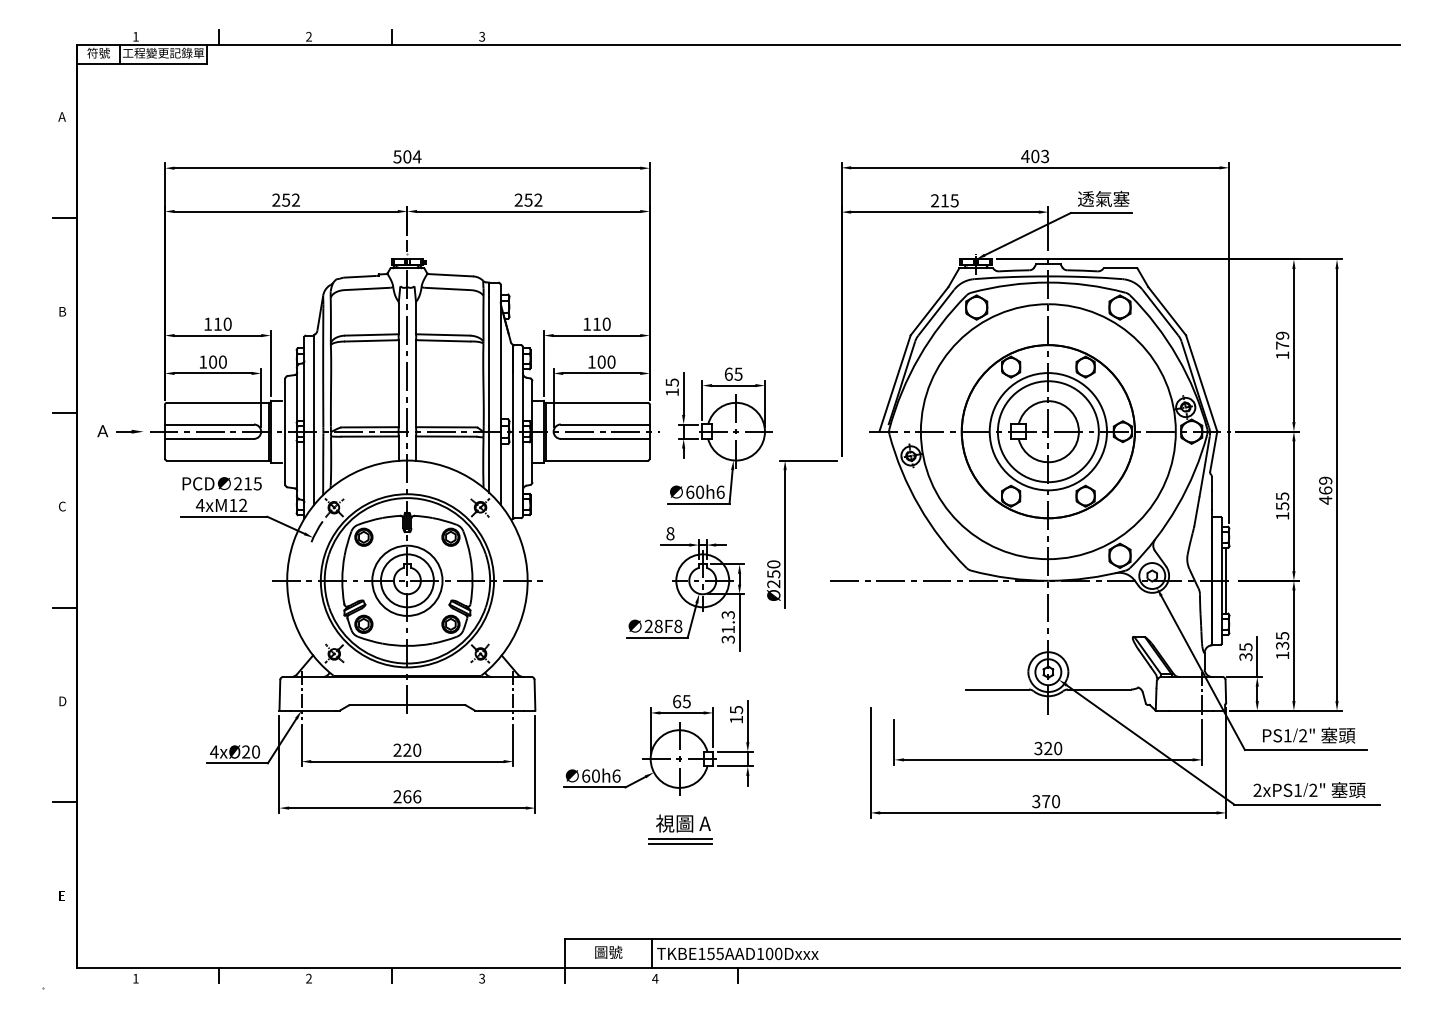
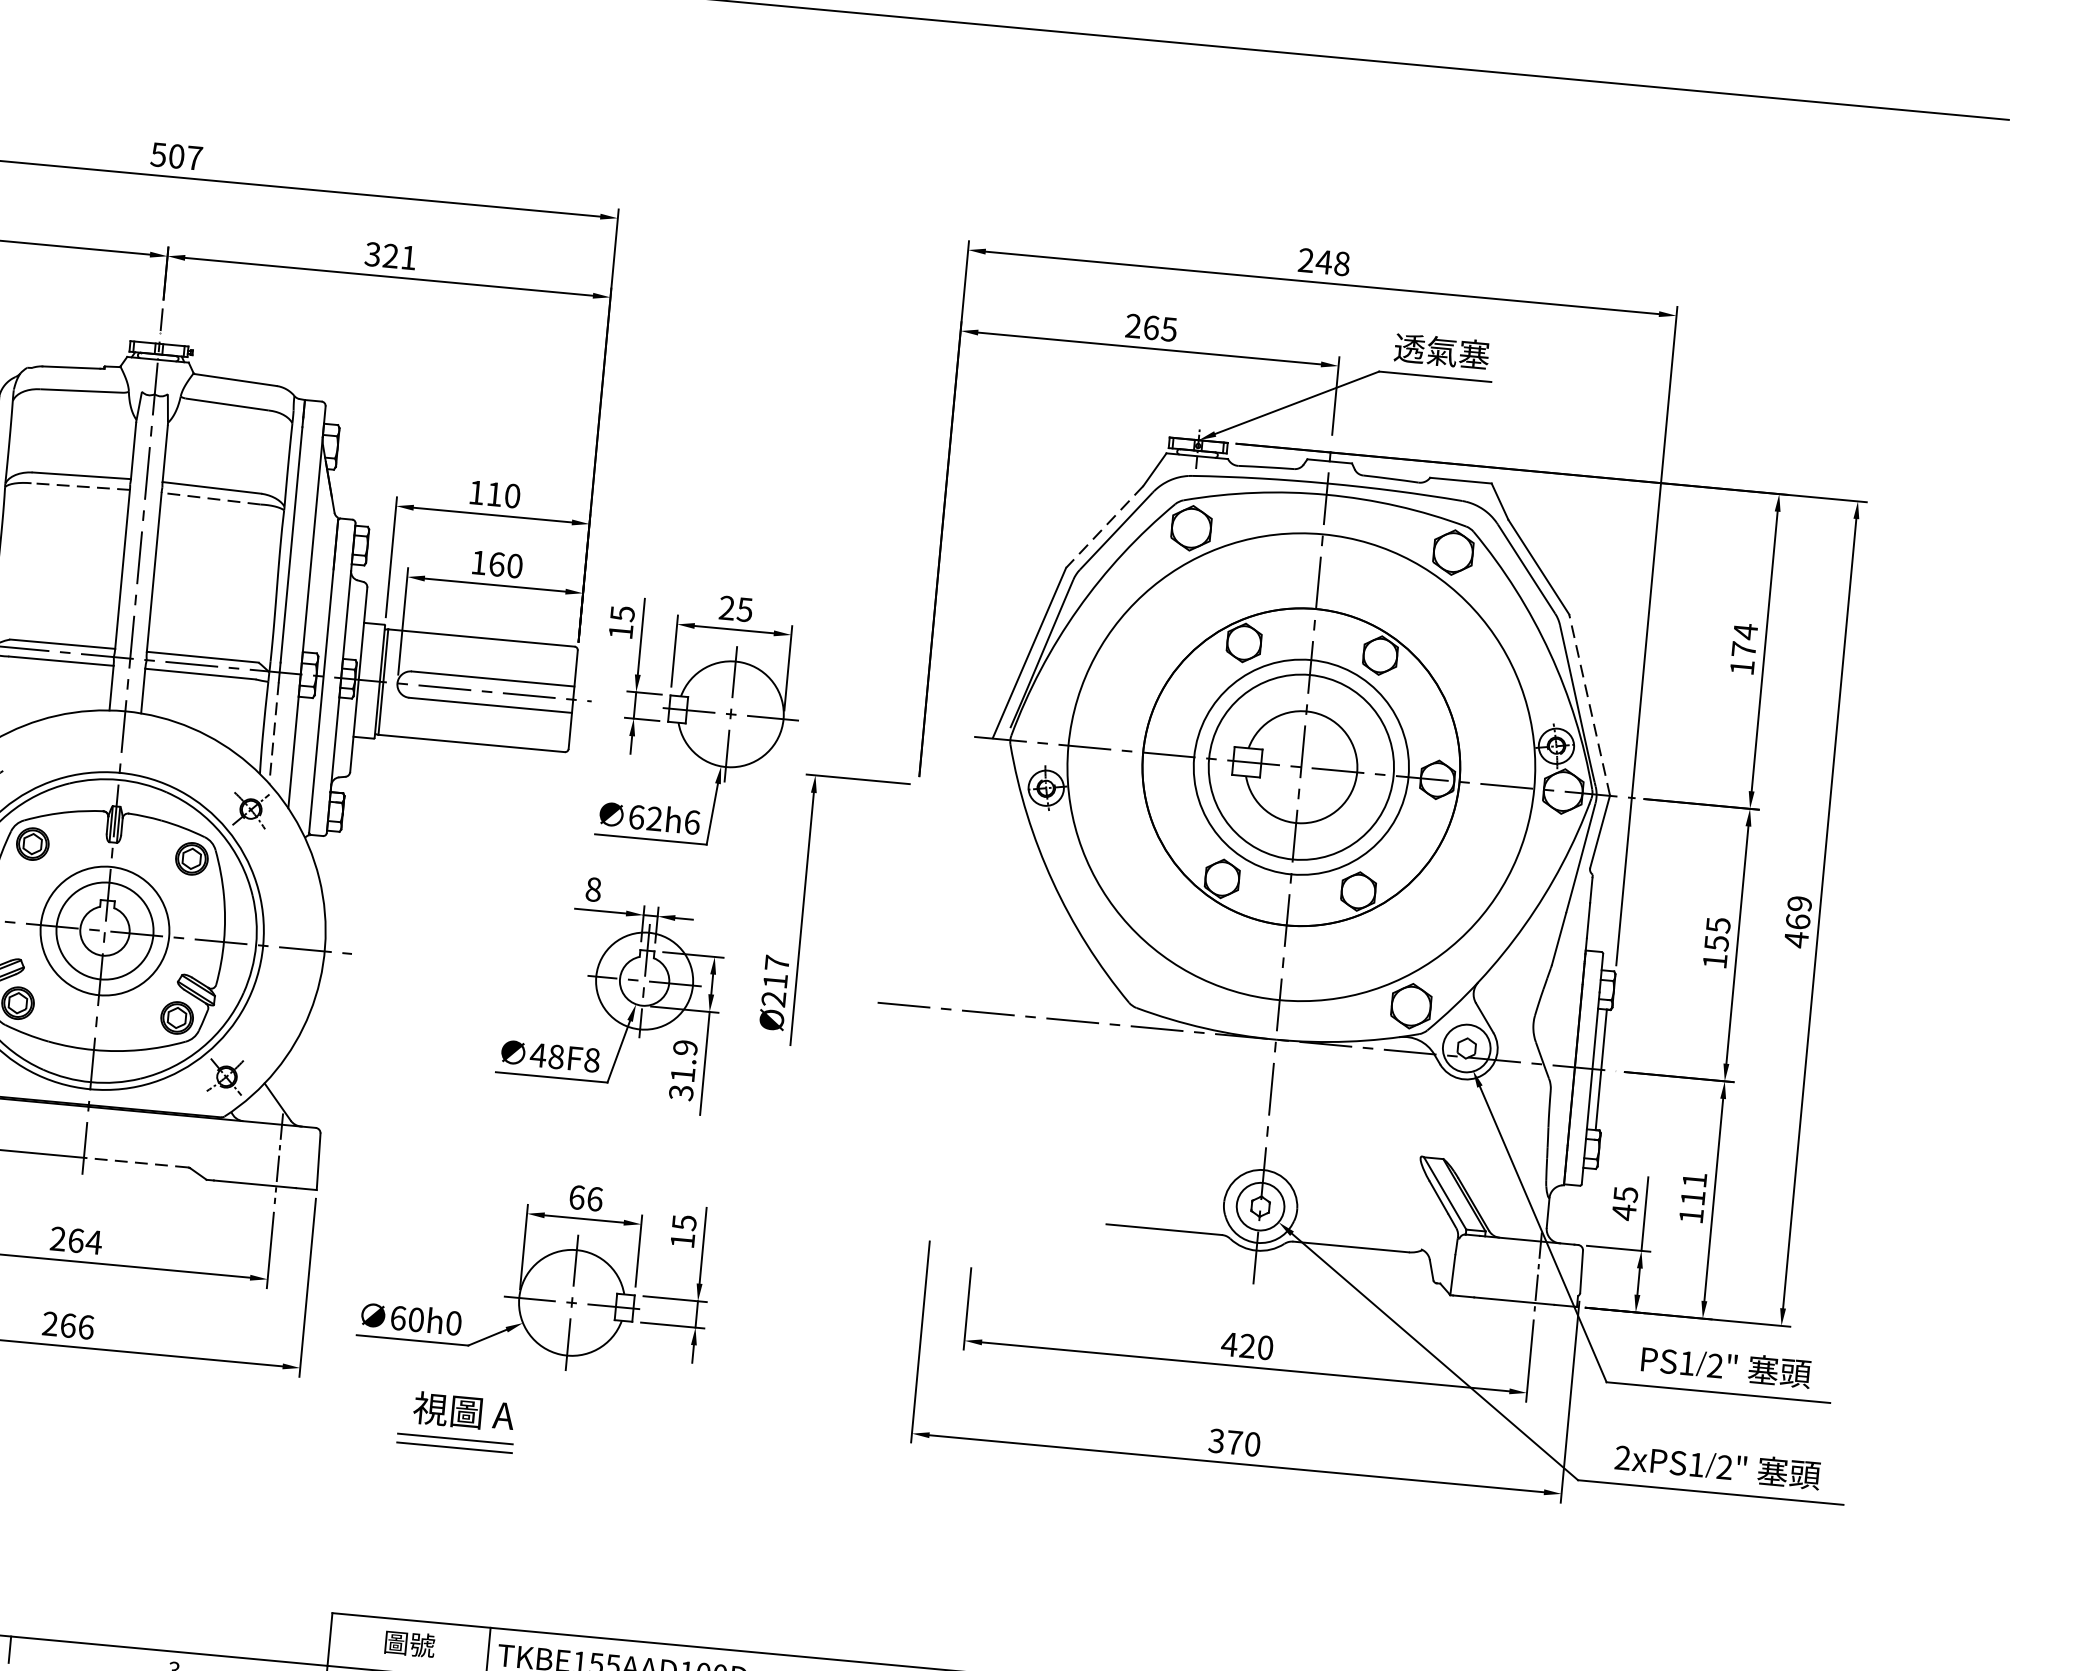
text: (416, 156) -> (193, 157), 504 -> 507
text: (1035, 156) -> (1324, 262), 403 -> 248
text: (528, 199) -> (390, 254), 252 -> 321
text: (944, 200) -> (1150, 327), 215 -> 265
line: (929, 311) -> (1104, 527), solid -> dashed
text: (1282, 335) -> (1745, 631), 179 -> 174
line: (371, 340) -> (80, 485), solid -> dashed
line: (442, 340) -> (209, 497), solid -> dashed
text: (601, 361) -> (496, 563), 100 -> 160
text: (728, 373) -> (726, 606), 65 -> 25
line: (1201, 383) -> (1589, 705), solid -> dashed
line: (489, 464) -> (274, 732), solid -> dashed
text: (700, 491) -> (655, 817), 60h6 -> 62h6
text: (773, 569) -> (775, 972), Ø250 -> Ø217
text: (728, 615) -> (685, 1048), 31.3 -> 31.9
text: (648, 625) -> (537, 1053), 28F8 -> 48F8
text: (1282, 640) -> (1693, 1188), 135 -> 111
text: (1245, 656) -> (1623, 1211), 35 -> 45
text: (686, 701) -> (594, 1198), 65 -> 66
line: (435, 704) -> (135, 1161), solid -> dashed
text: (1038, 748) -> (1229, 1344), 320 -> 420
text: (412, 749) -> (85, 1240), 220 -> 264
text: (616, 775) -> (454, 1322), 60h6 -> 60h0
part: (680, 829) -> (457, 1422), moved

